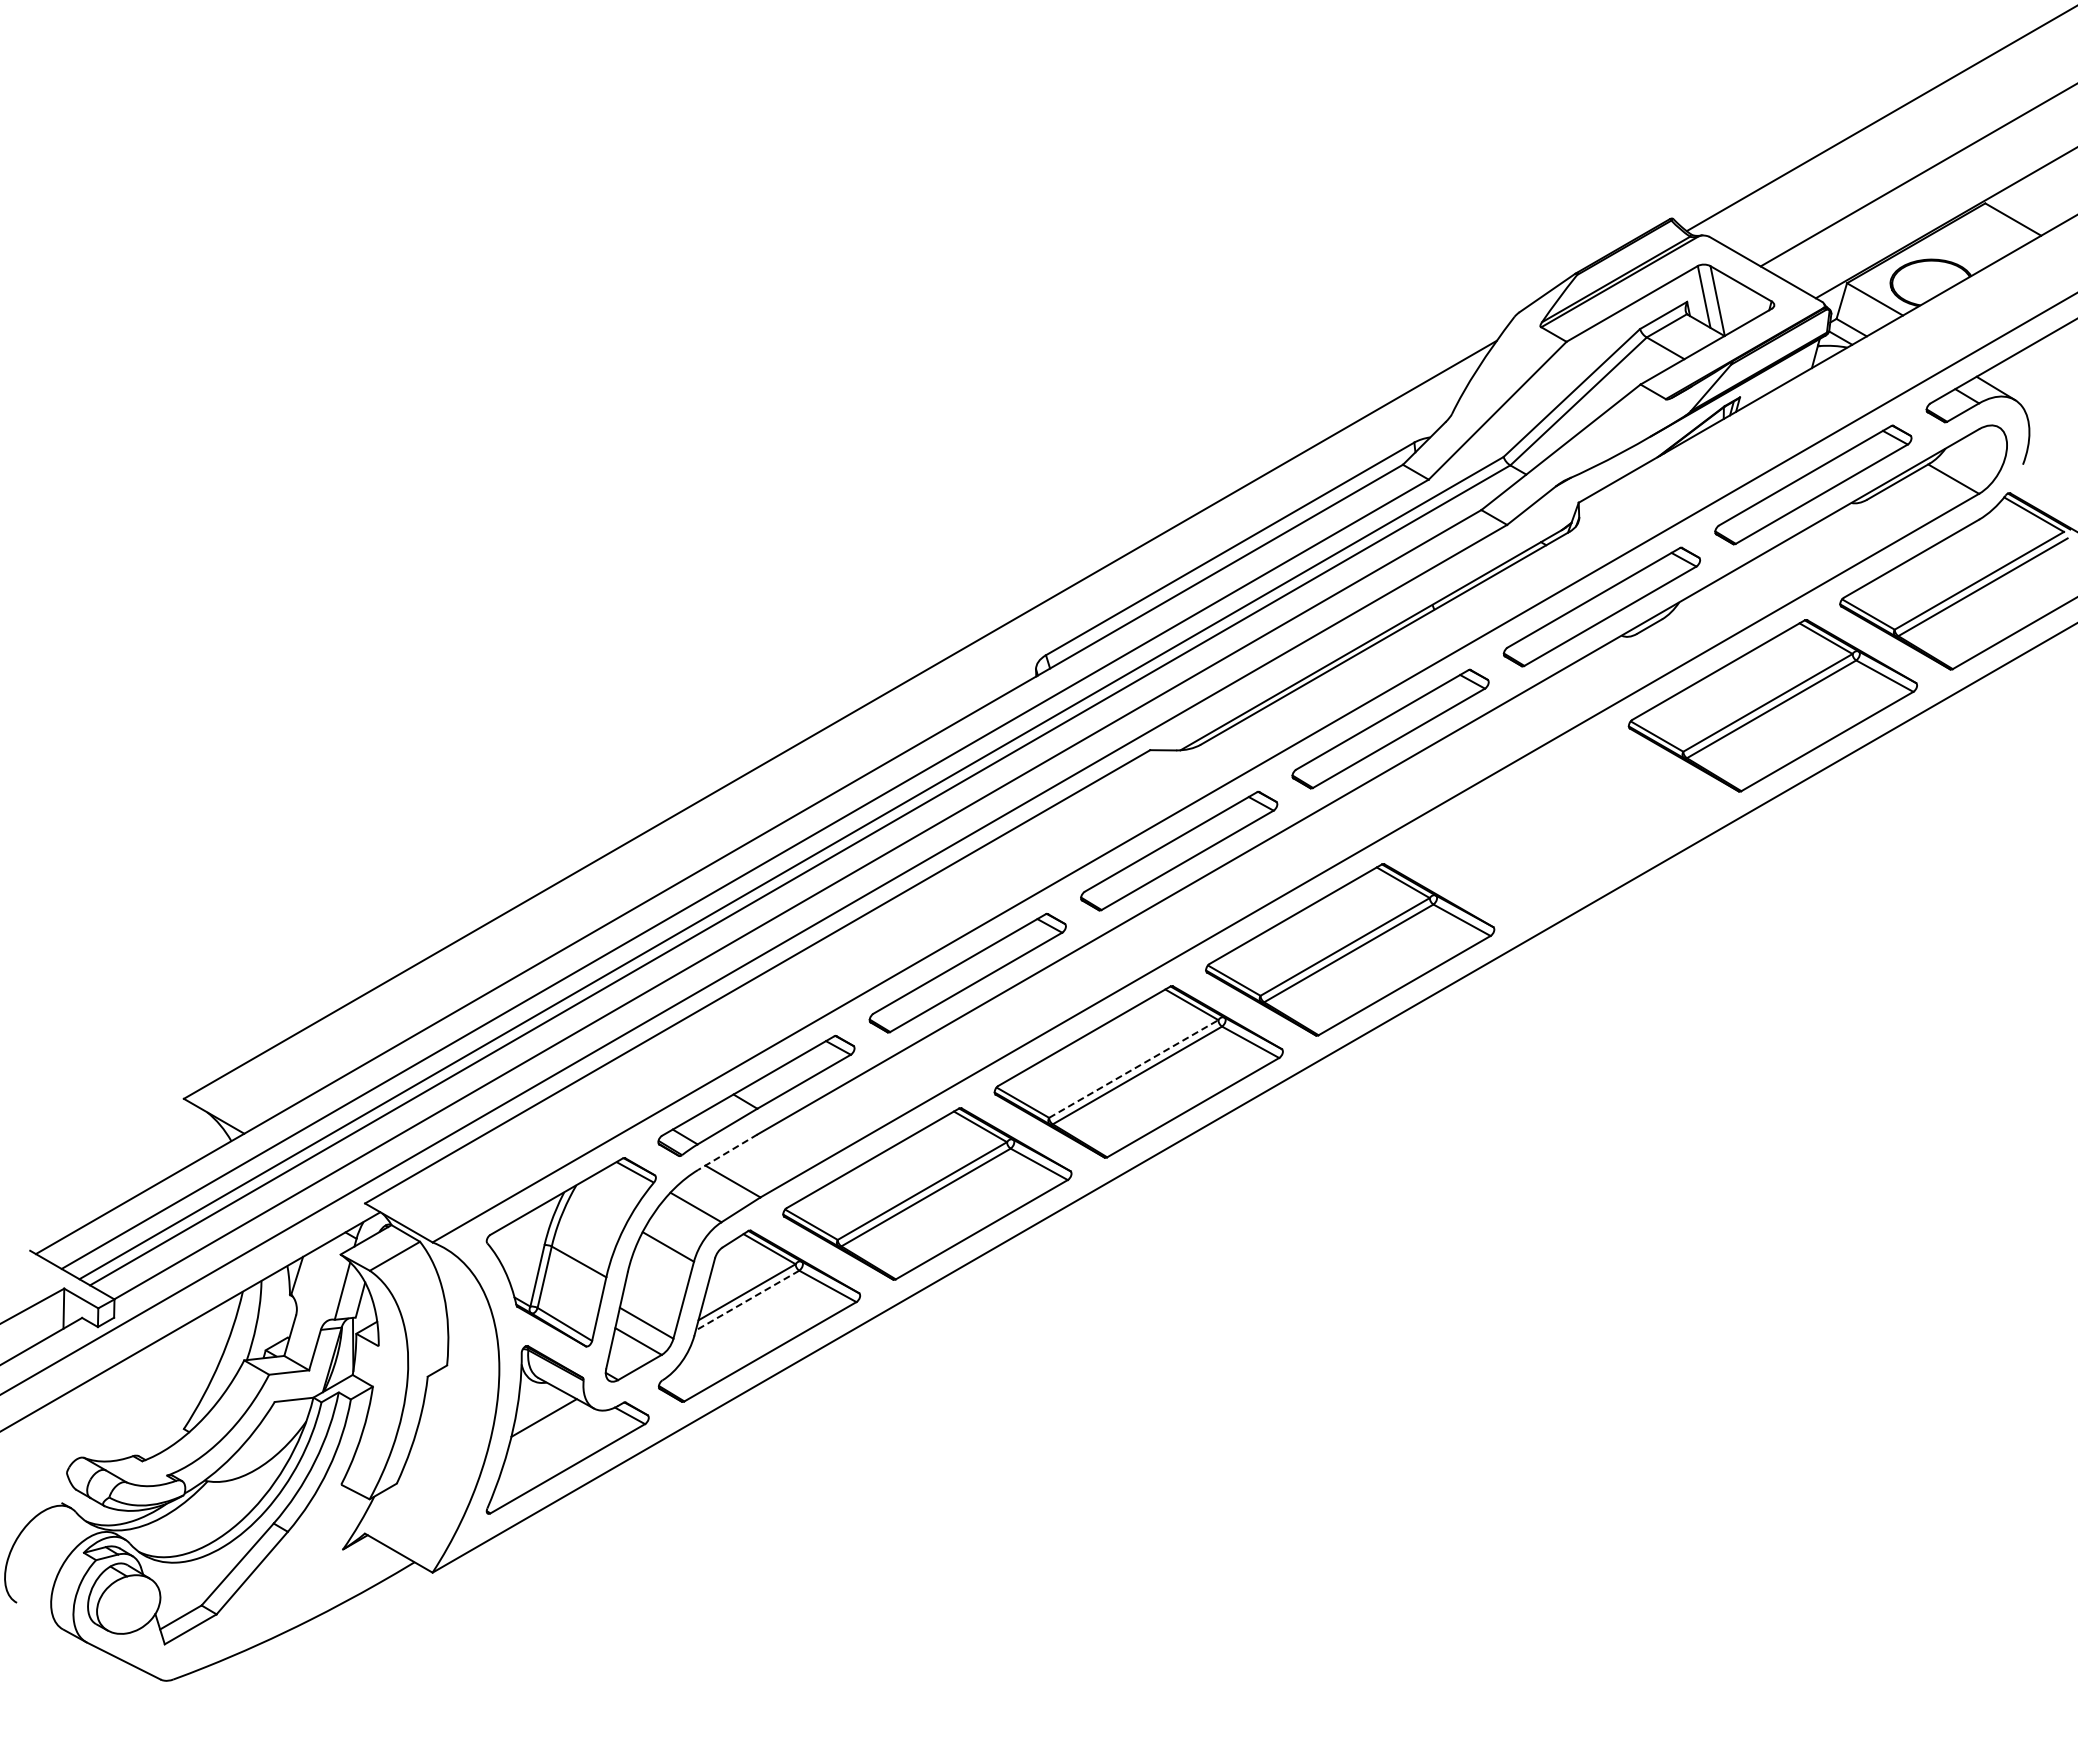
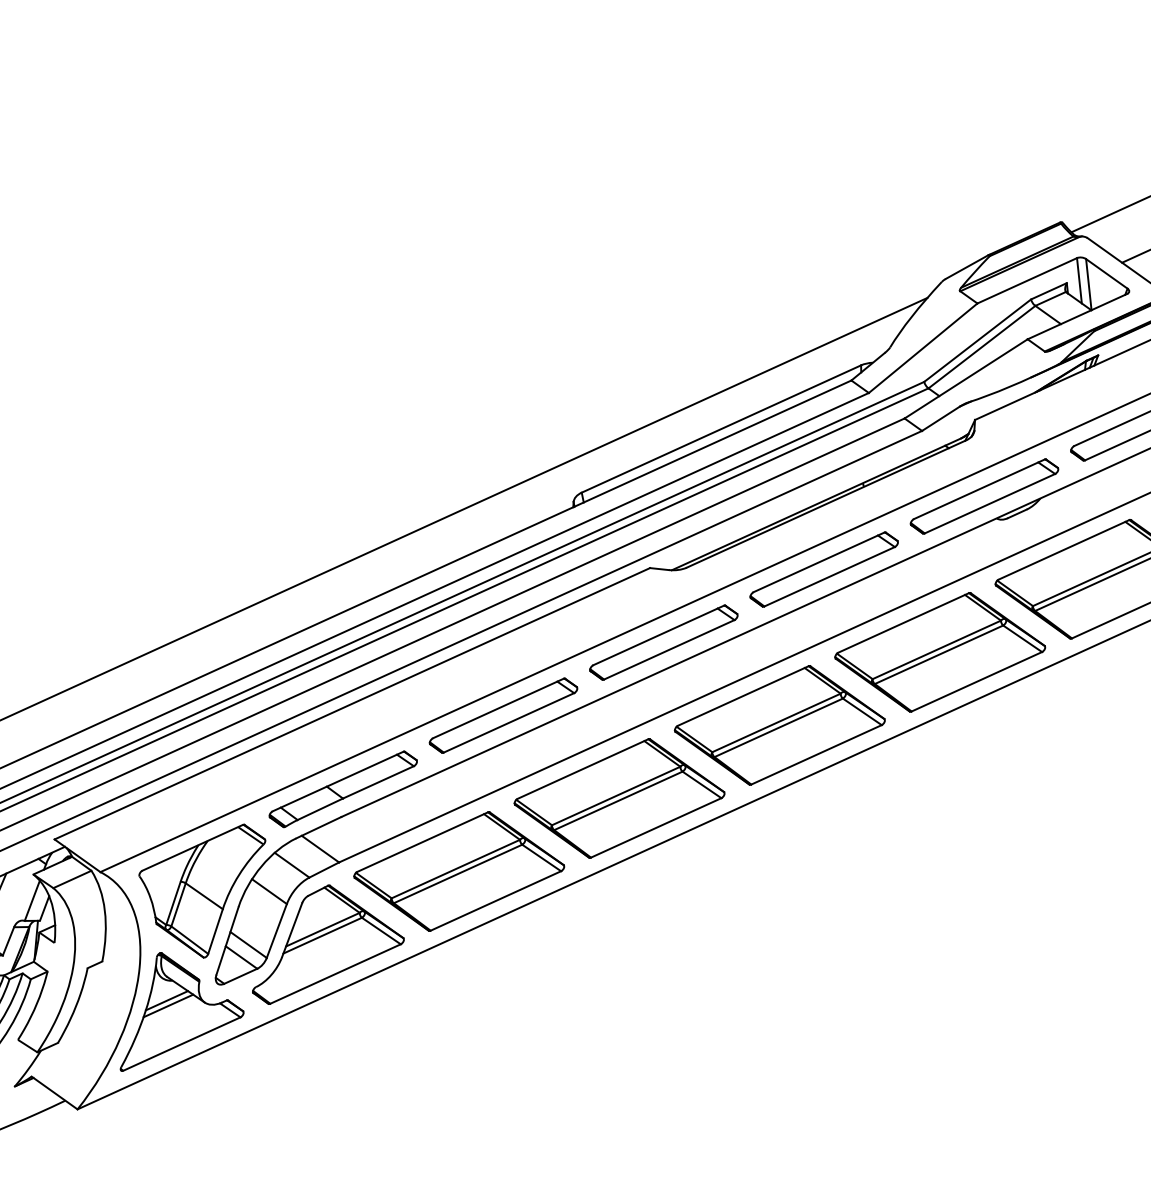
part: (1561, 827) -> (940, 652), added
line: (1133, 1069) -> (615, 796), dashed -> solid
line: (727, 1152) -> (318, 827), dashed -> solid
line: (747, 1300) -> (322, 935), dashed -> solid
line: (541, 1410) -> (167, 1000), added

